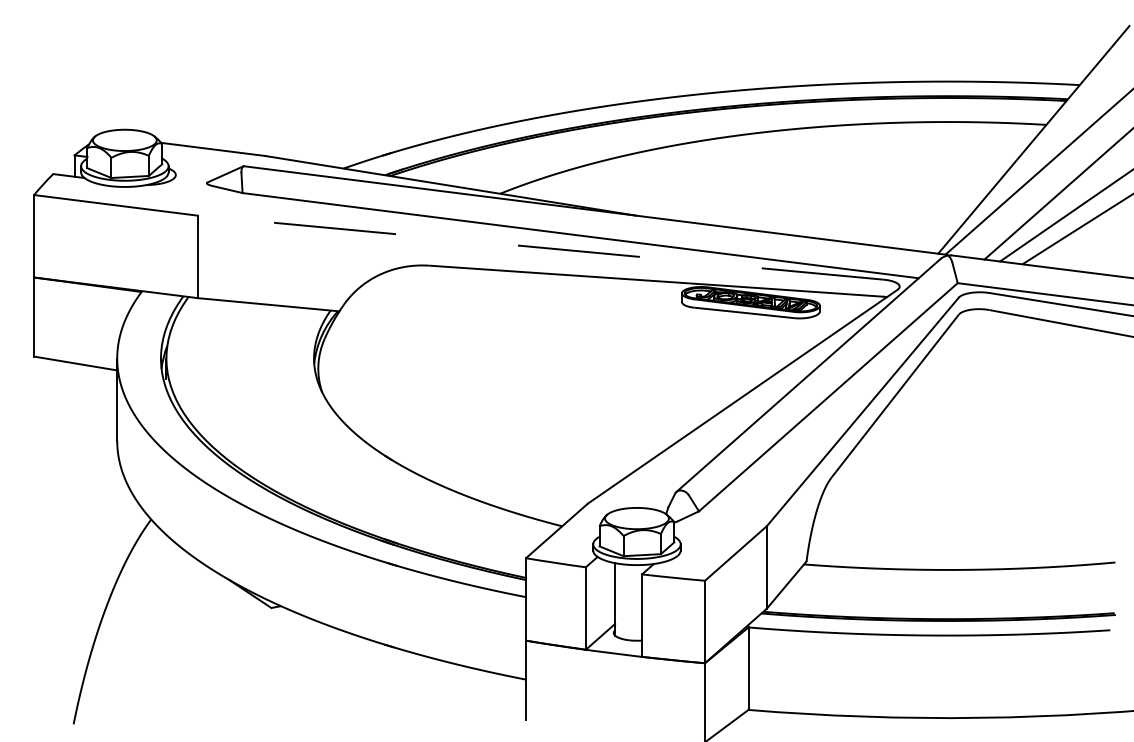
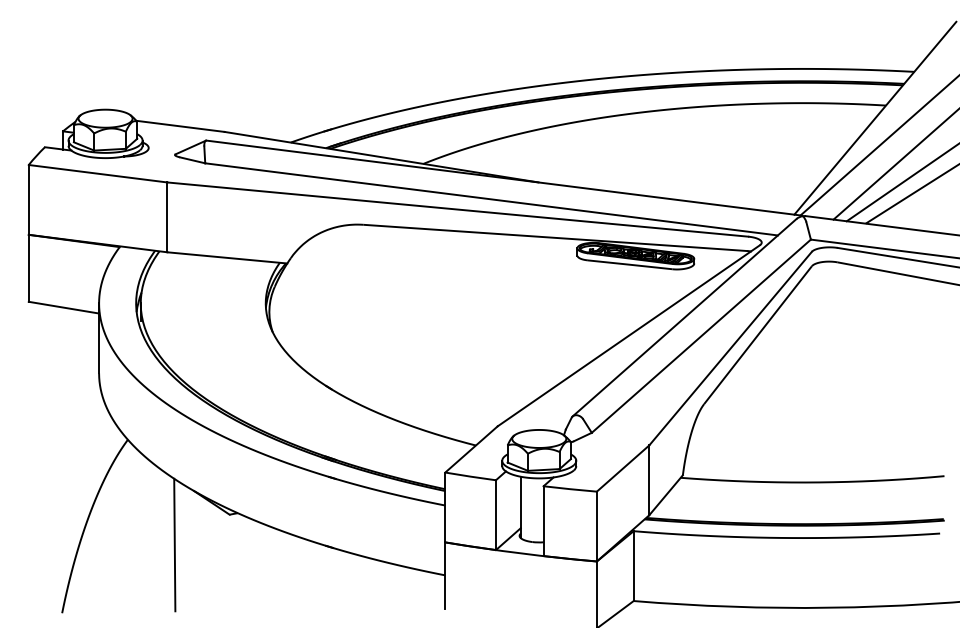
line: (540, 247) -> (457, 209), dashed -> solid
line: (206, 643) -> (174, 544), added

